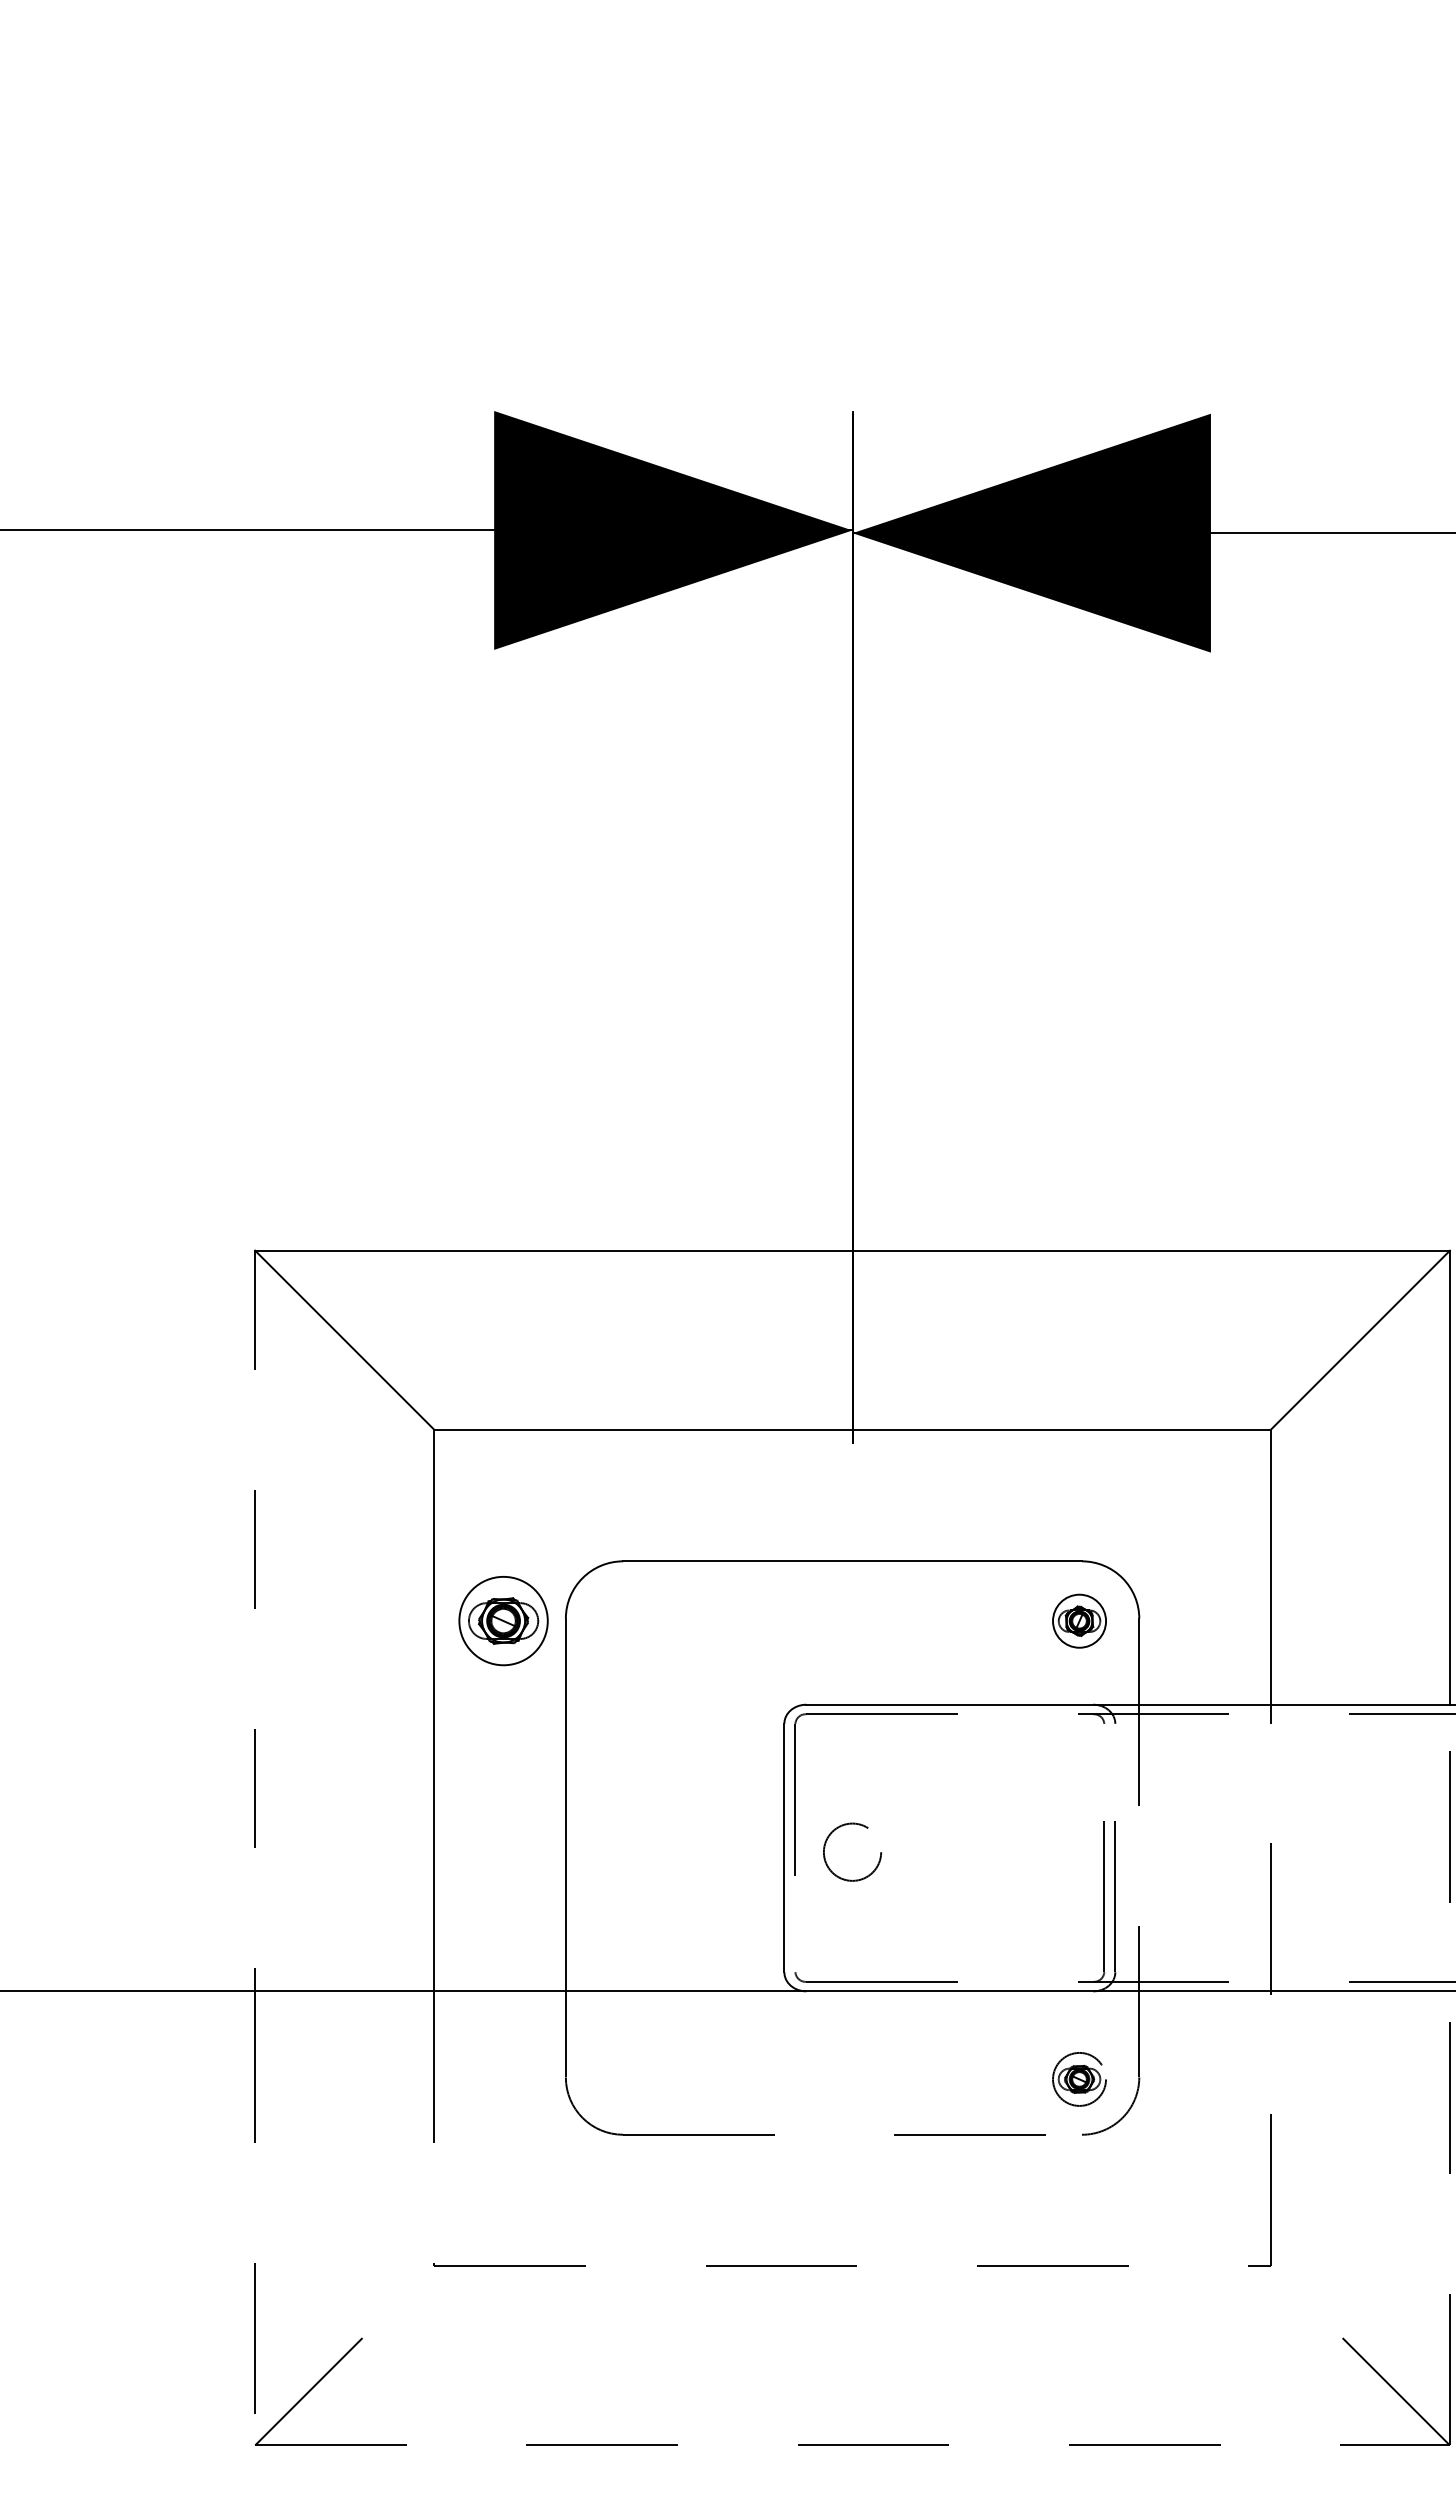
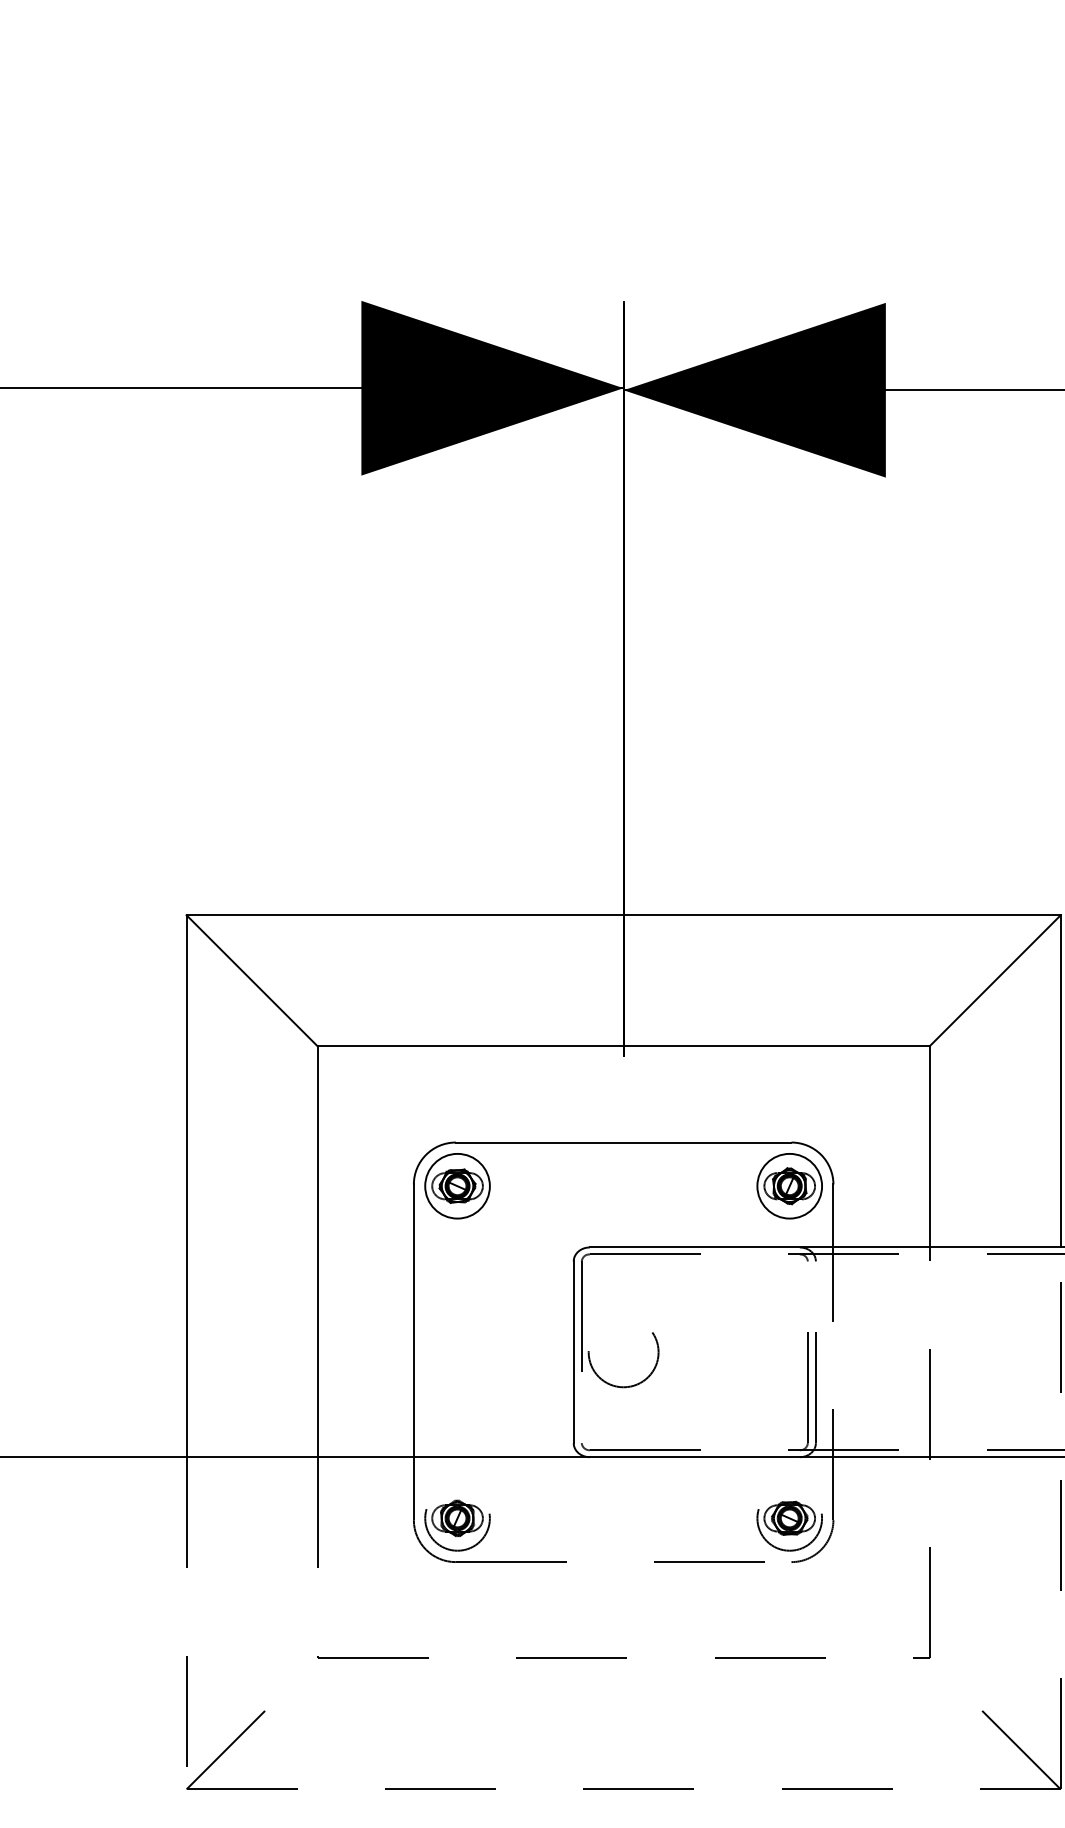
line: (255, 1621) -> (186, 1186), dashed -> solid
part: (503, 1621) -> (457, 1186), moved
part: (1079, 1621) -> (789, 1186), size x1.67
circle: (852, 1858) -> (623, 1359), size x1.67
part: (625, 2084) -> (457, 1525), added
part: (1079, 2085) -> (789, 1526), size x1.67

